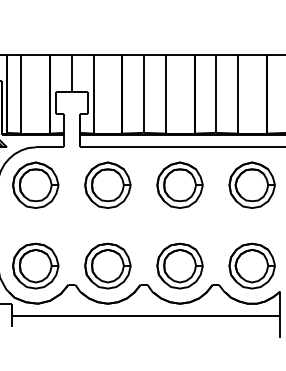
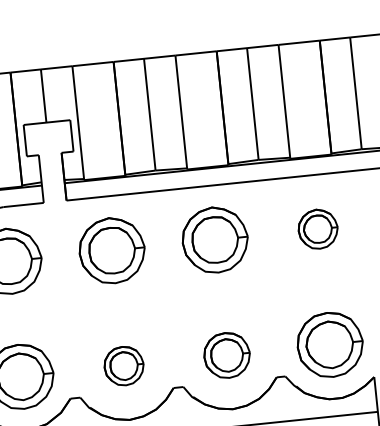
part: (251, 184) -> (317, 228), size x0.6
part: (107, 265) -> (123, 365), size x0.6
part: (179, 265) -> (226, 354), size x0.7

